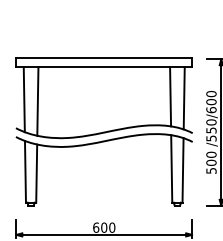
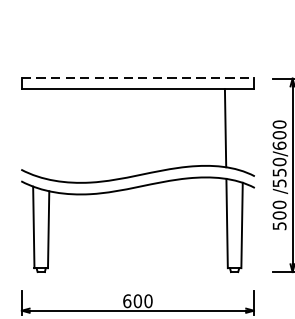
line: (104, 58) -> (138, 77), solid -> dashed
line: (183, 98) -> (242, 130), removed
line: (23, 99) -> (31, 131), removed
line: (37, 101) -> (49, 134), removed

